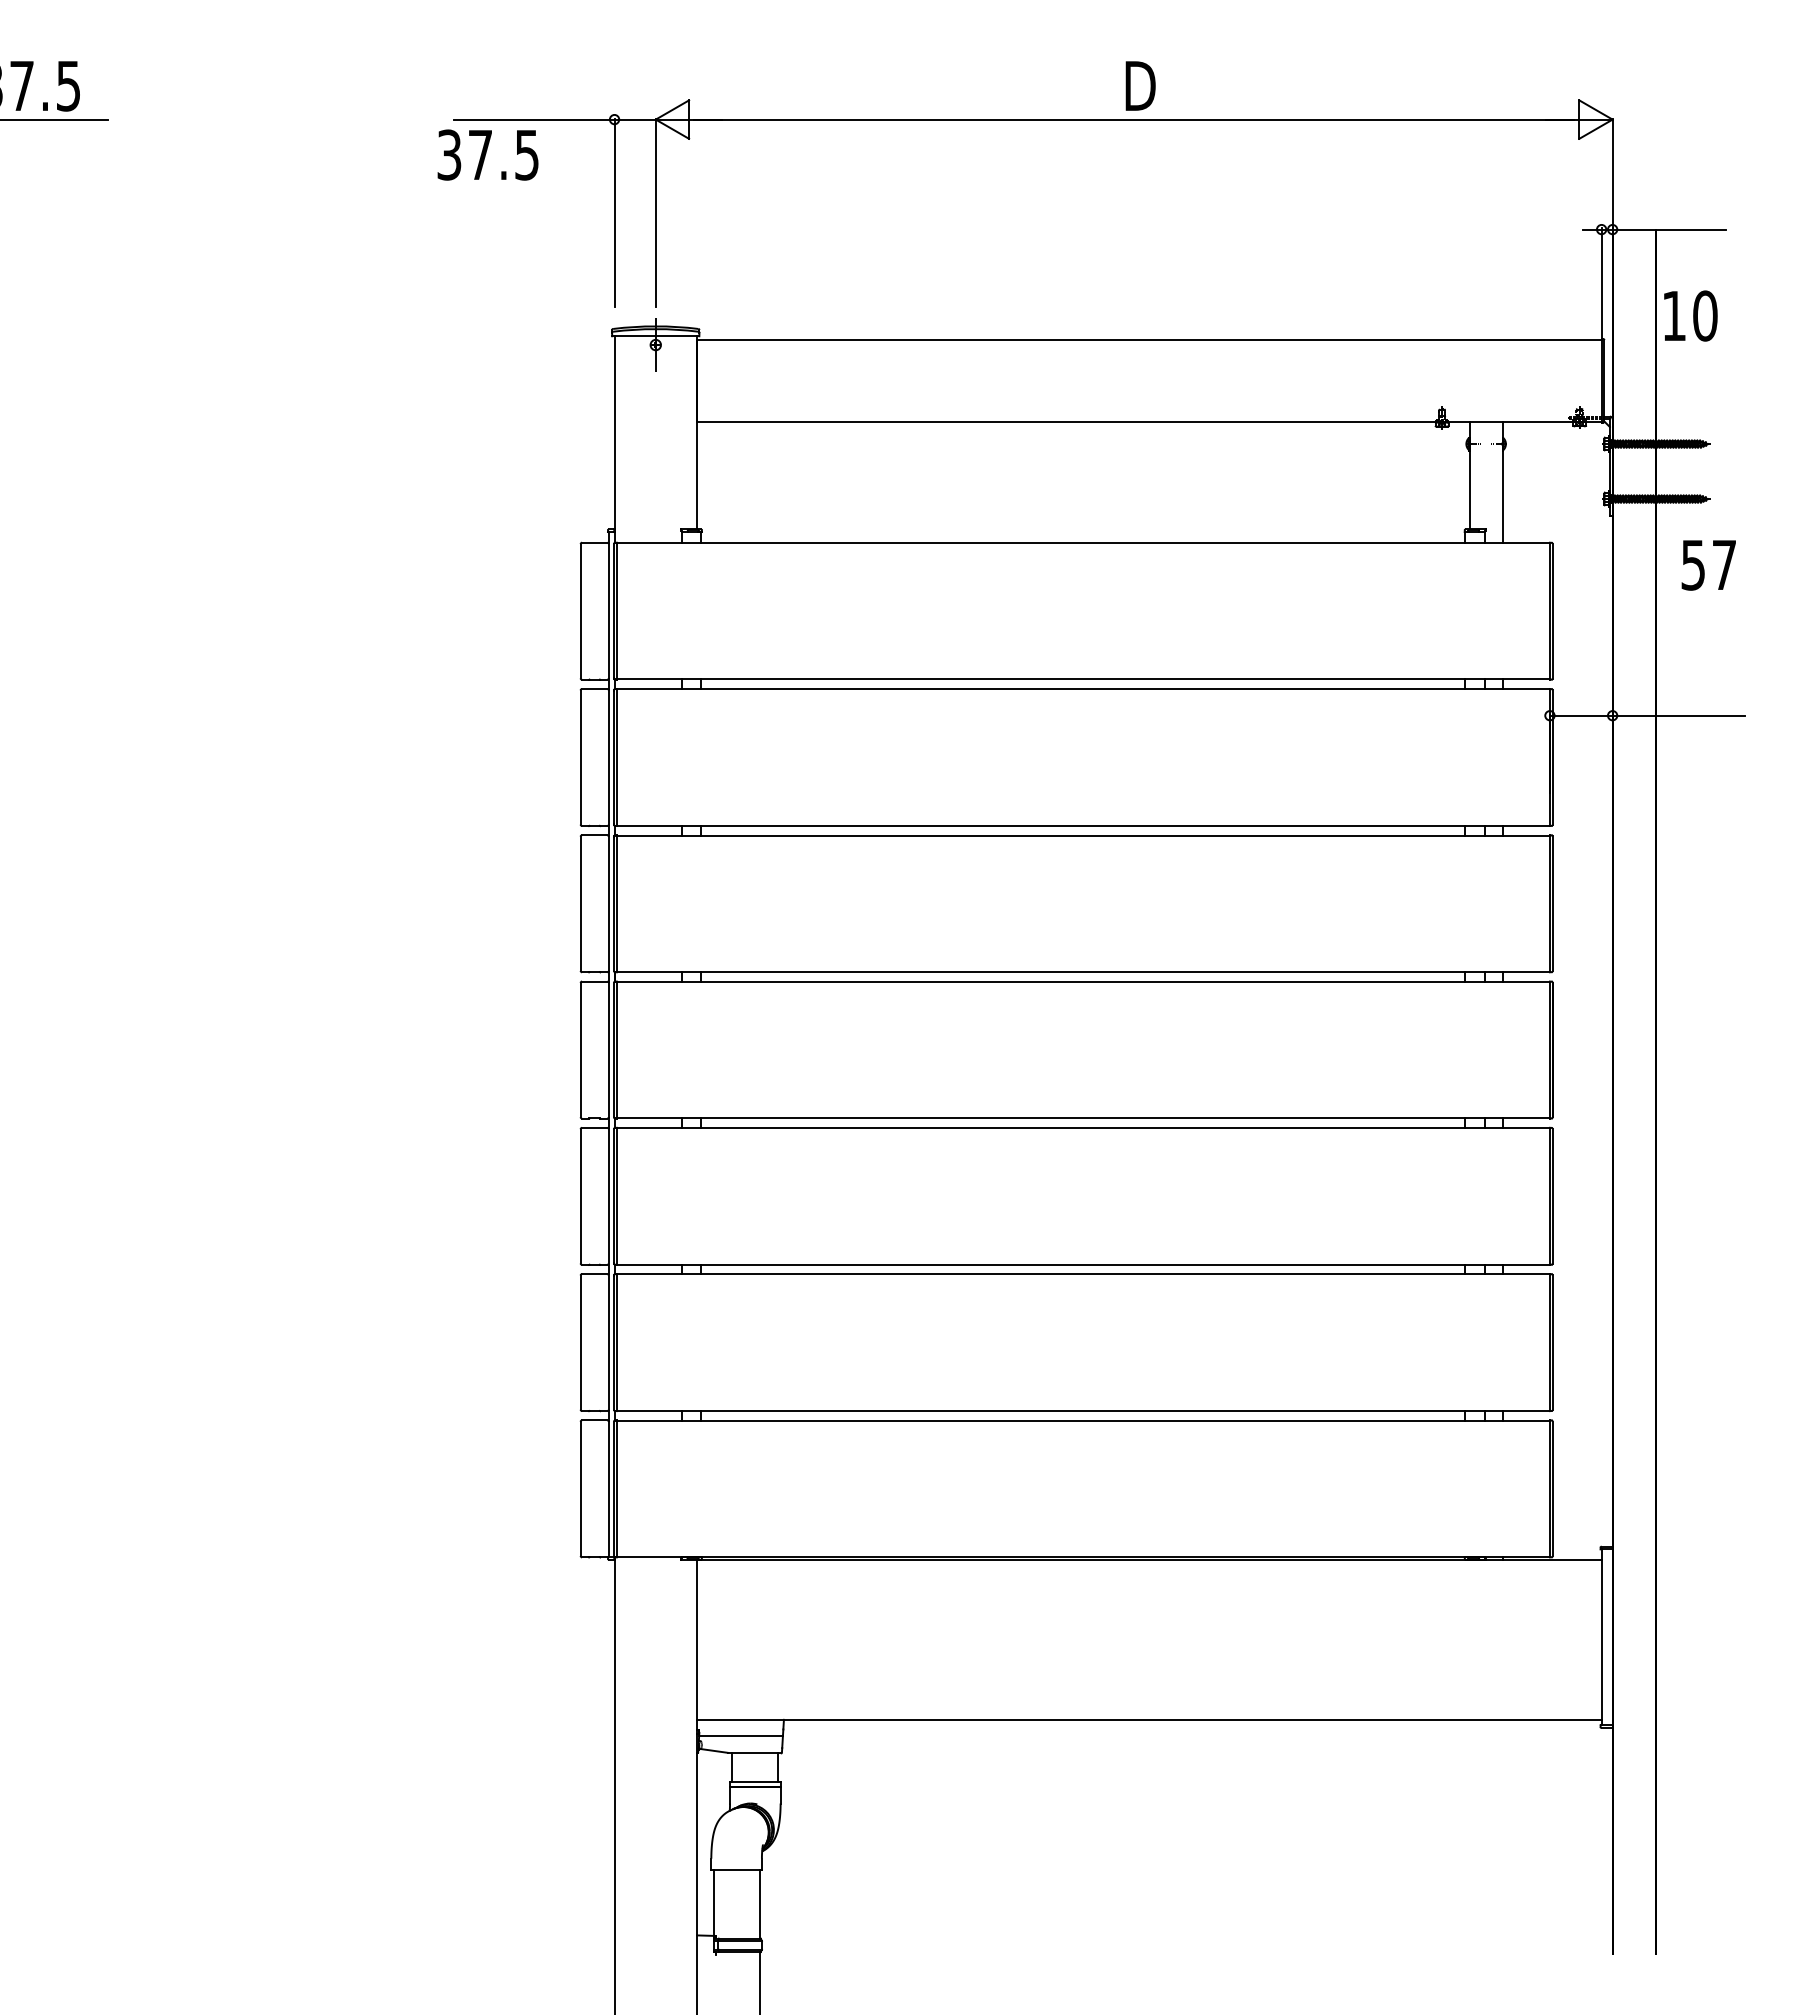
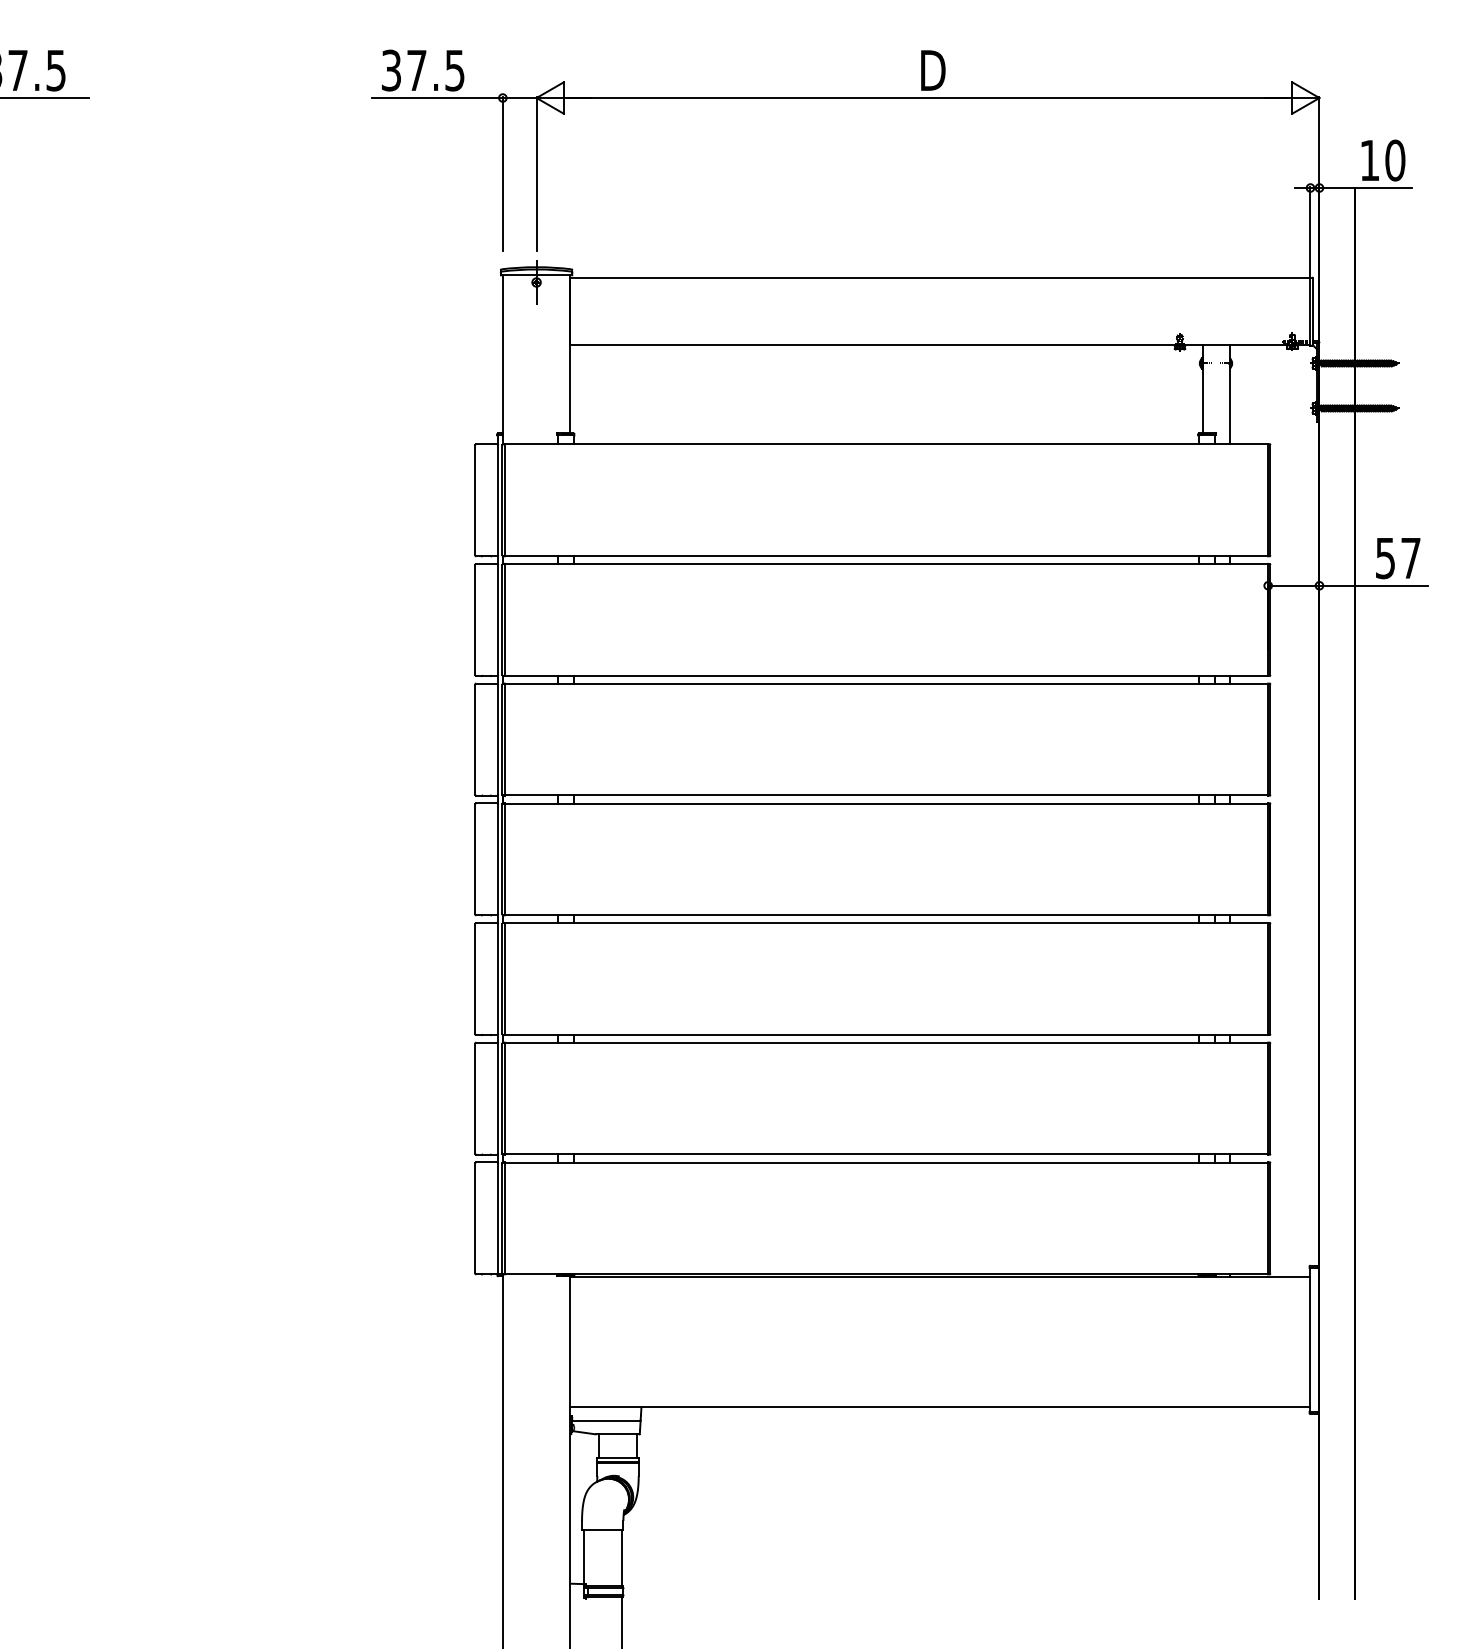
text: (487, 154) -> (422, 70), moved
text: (1690, 315) -> (1383, 160), moved
text: (1708, 565) -> (1397, 558), moved

